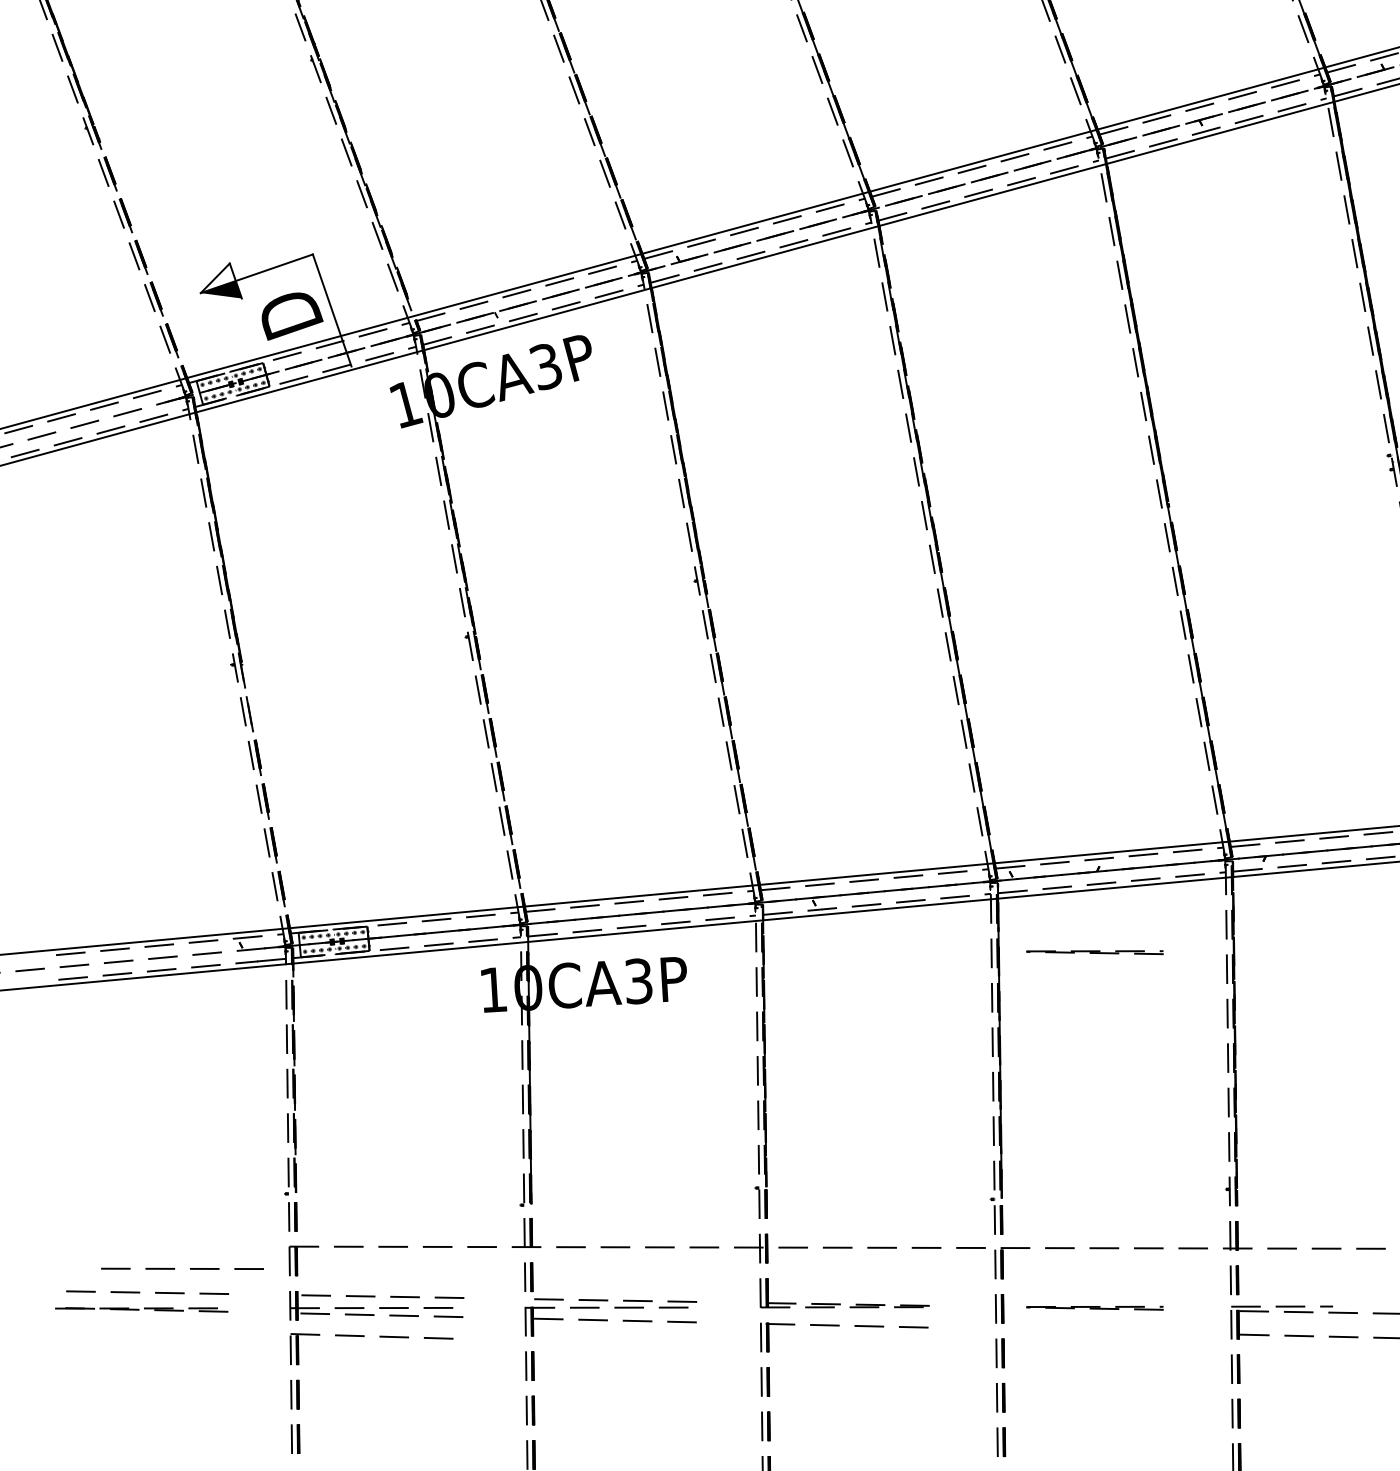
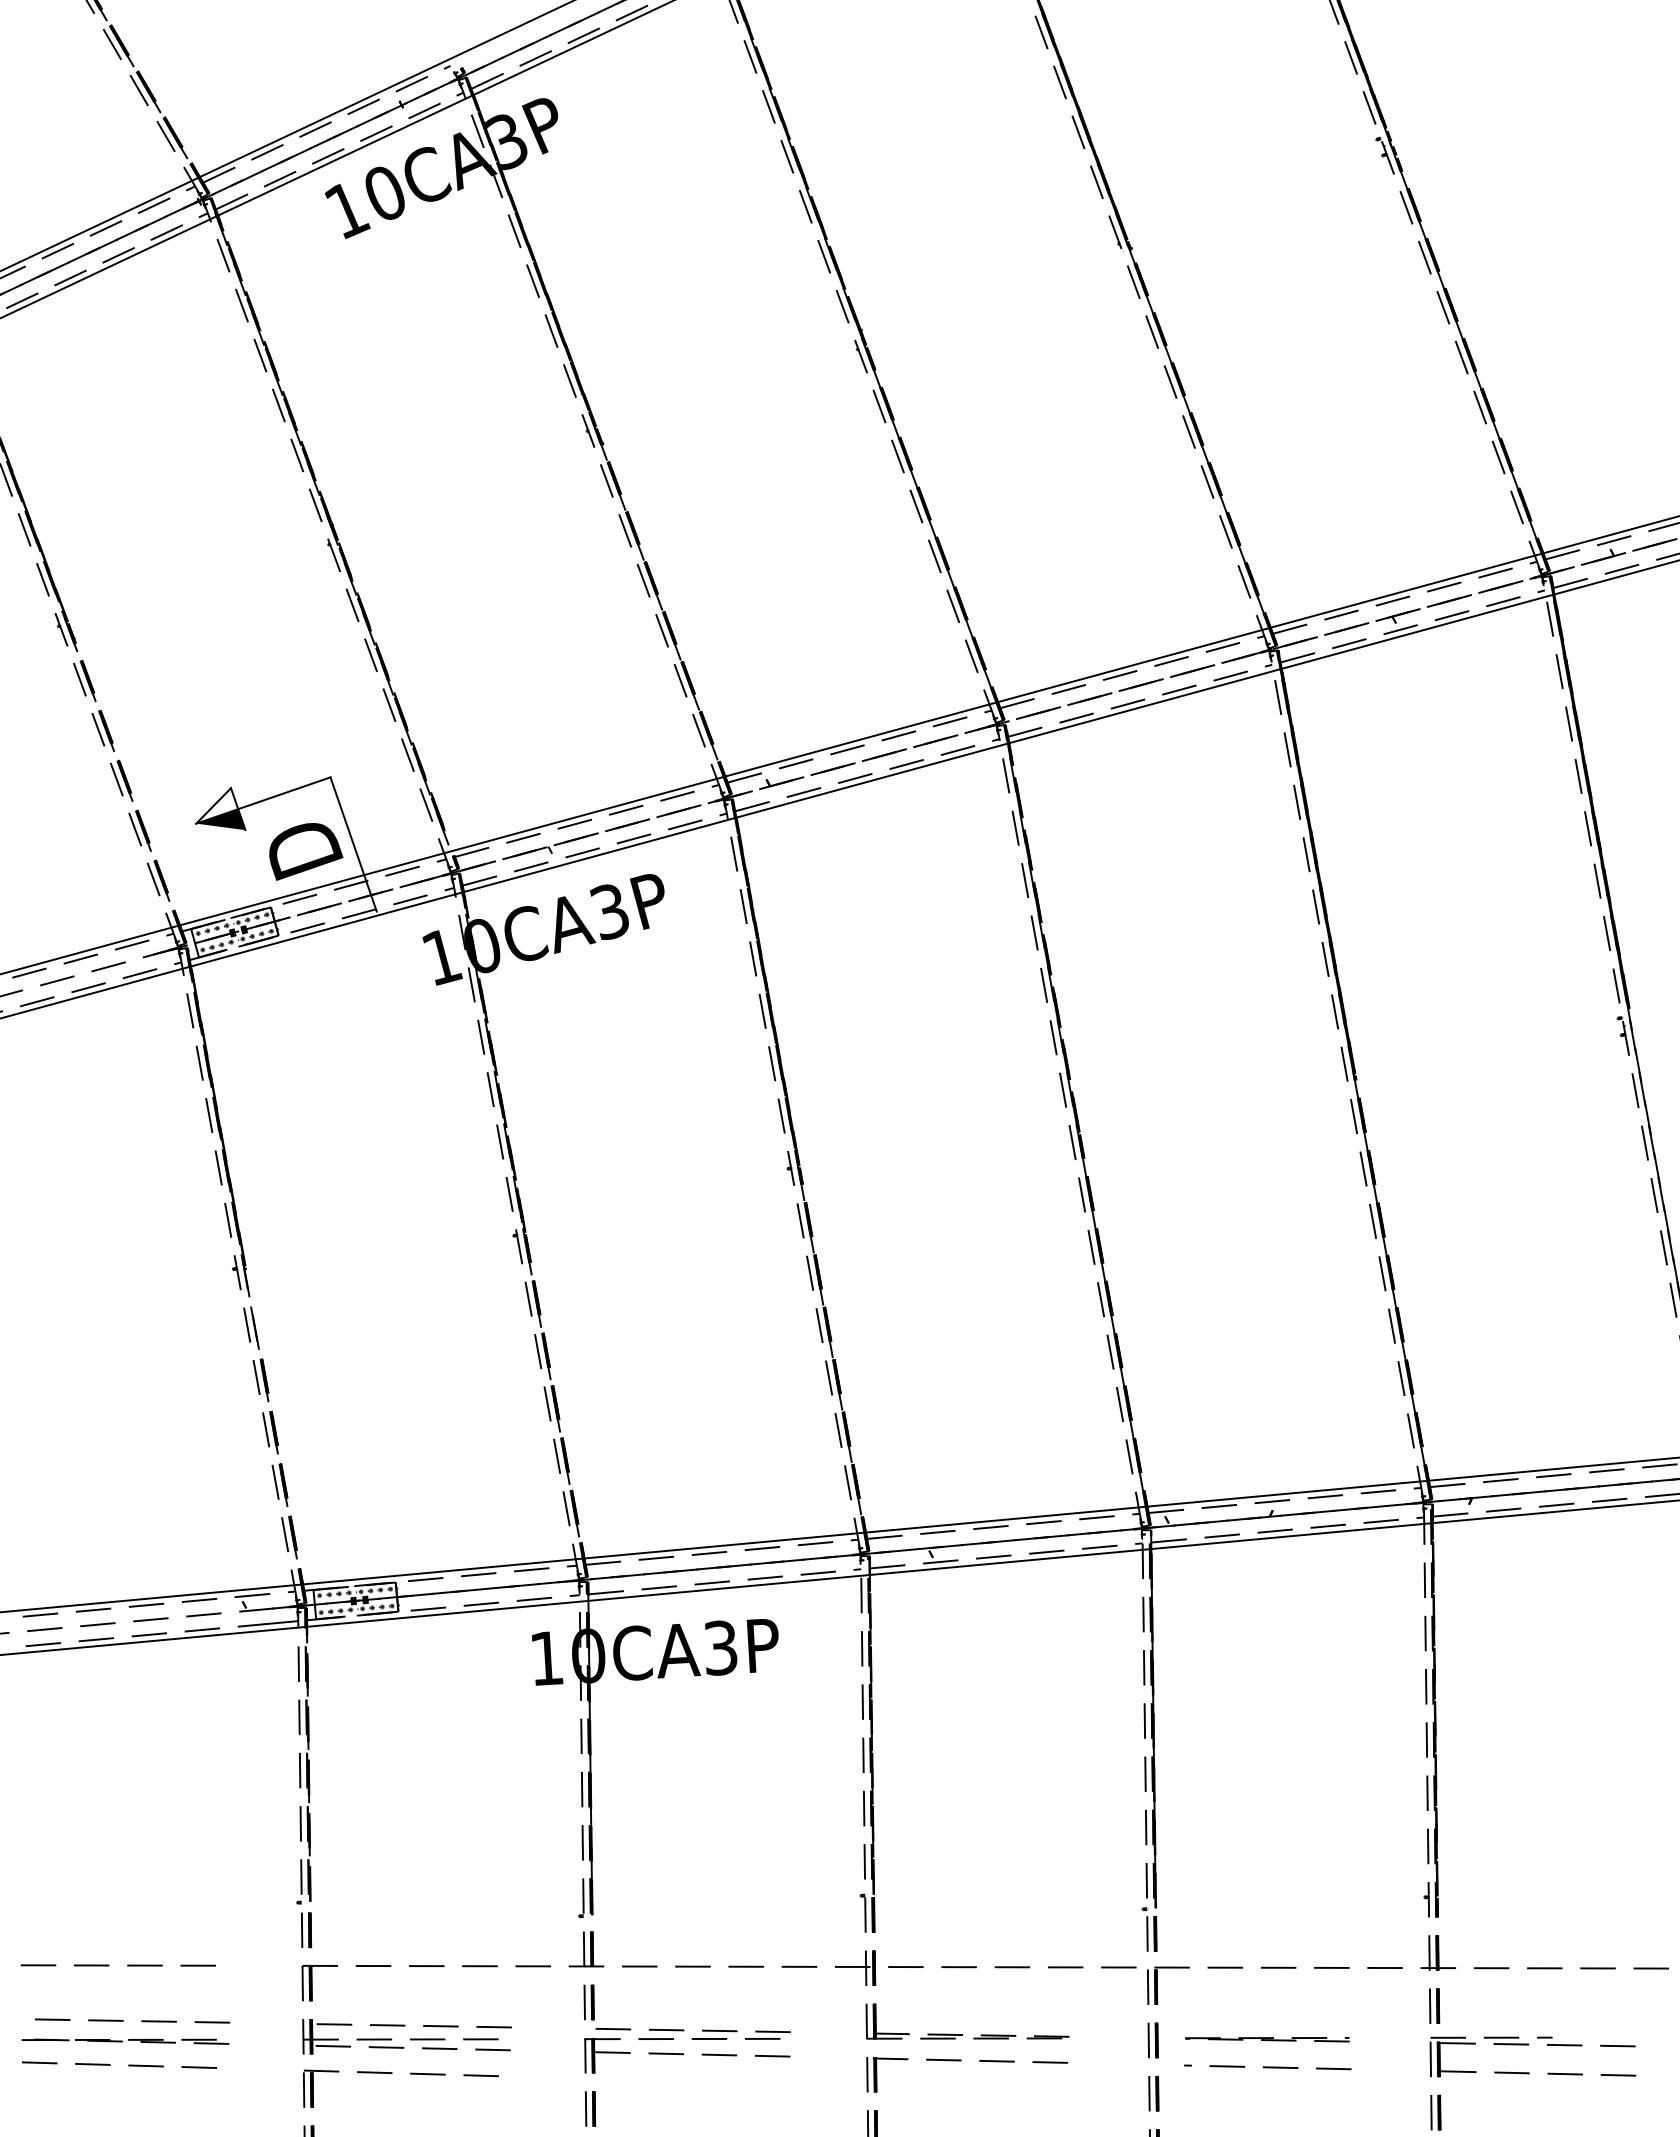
part: (1095, 952) -> (1267, 1613), removed
line: (175, 1268) -> (109, 1965), moved
line: (129, 1328) -> (110, 2064), added
line: (1095, 1331) -> (1267, 2067), added

